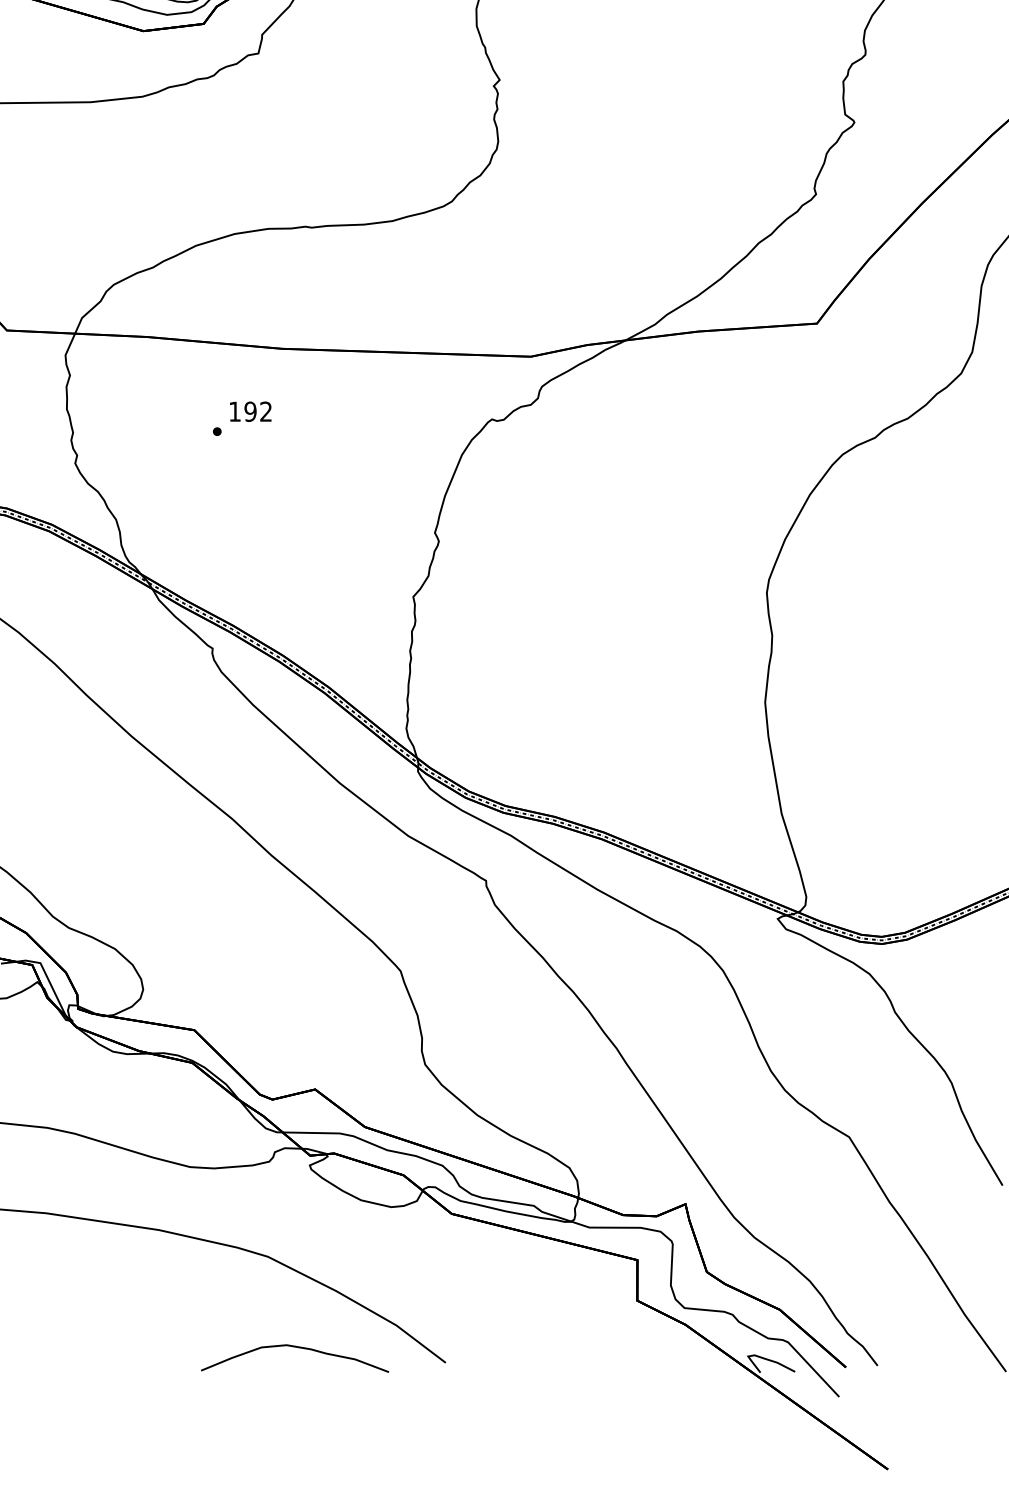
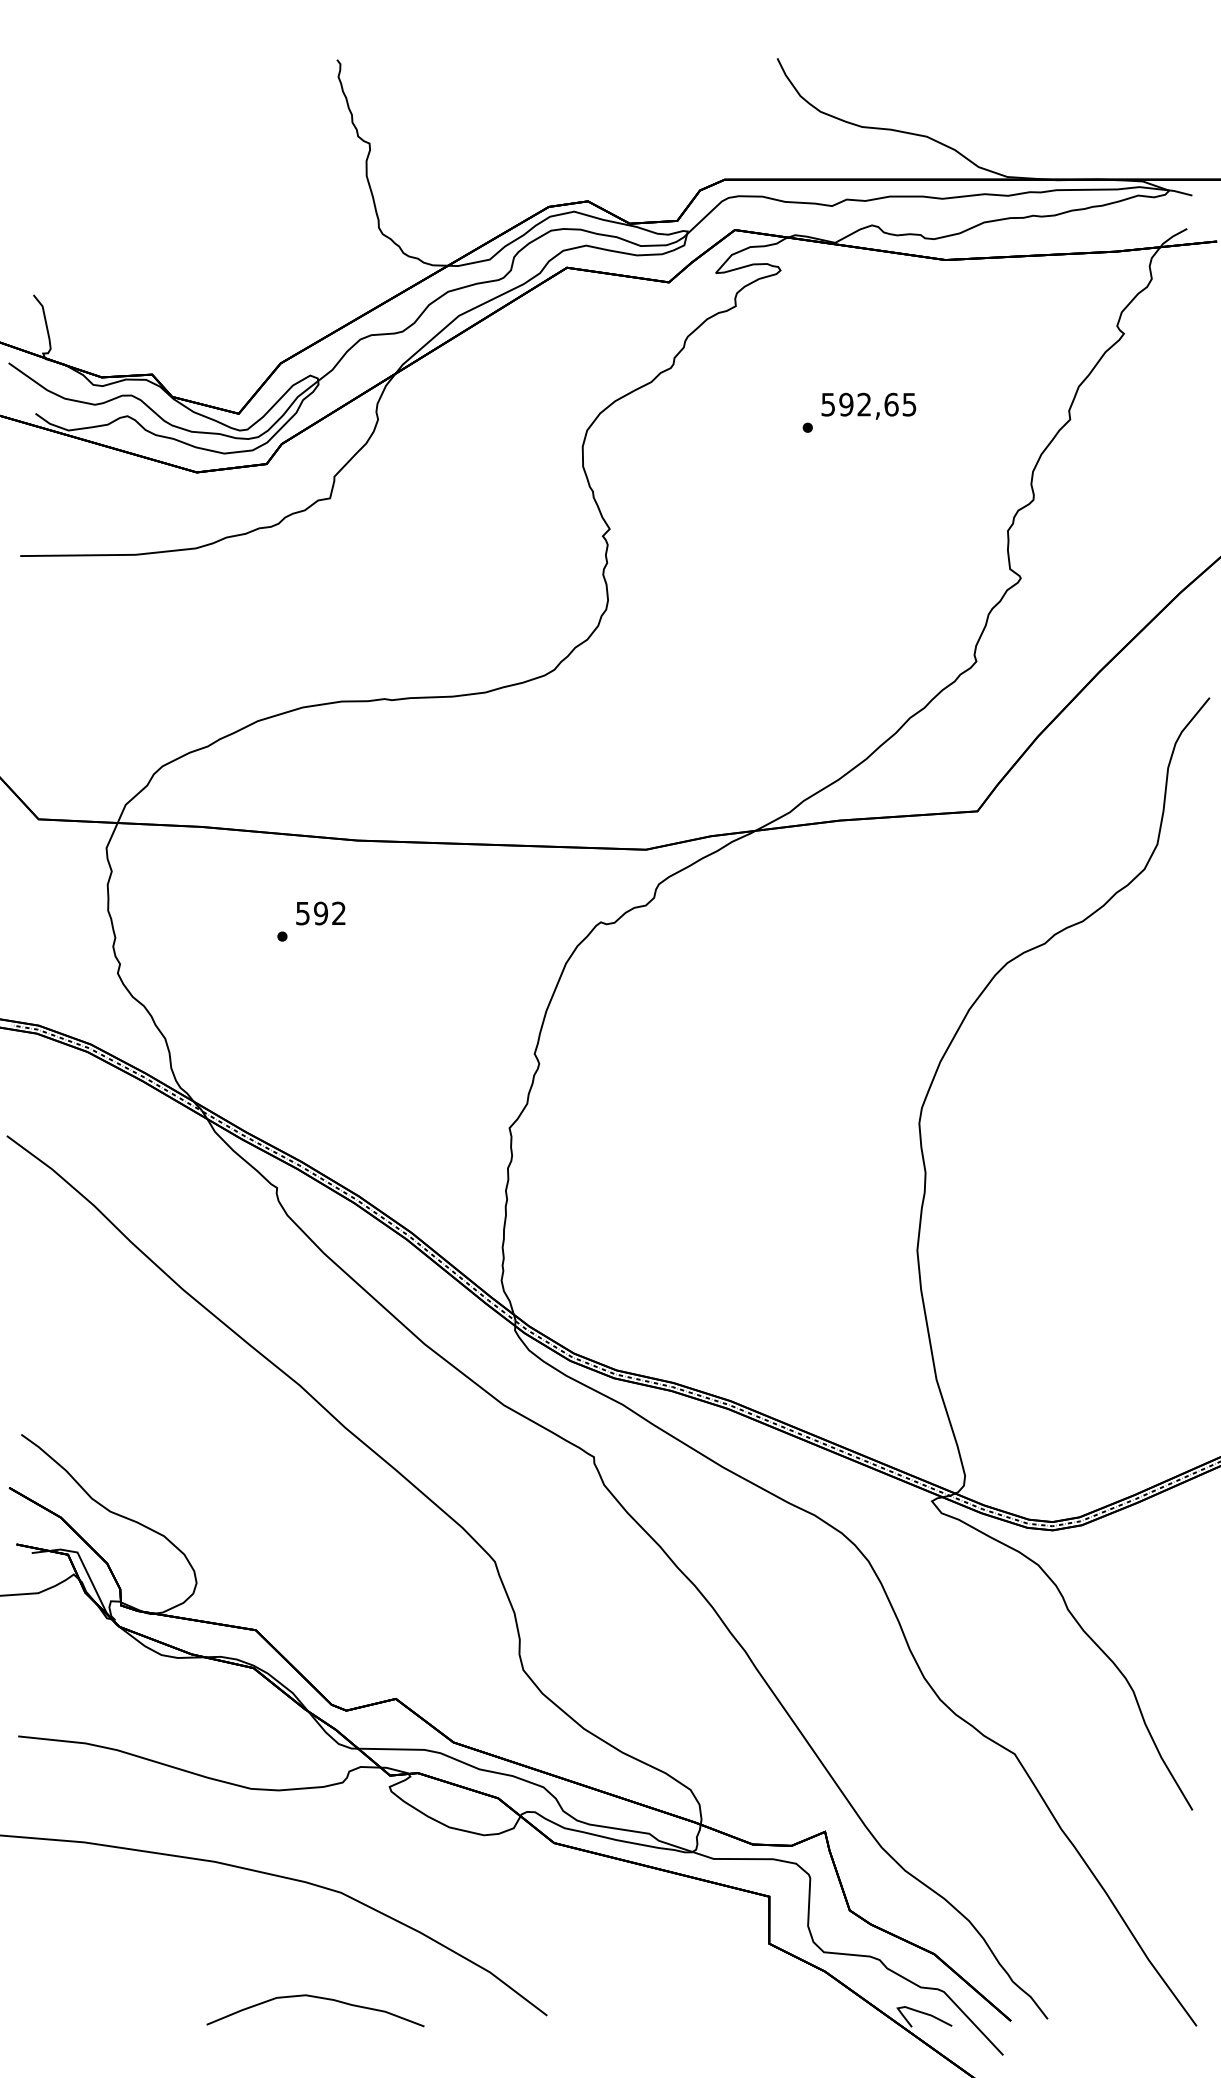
text: (234, 411) -> (302, 913), 192 -> 592
curve: (296, 1347) -> (317, 1998), moved

